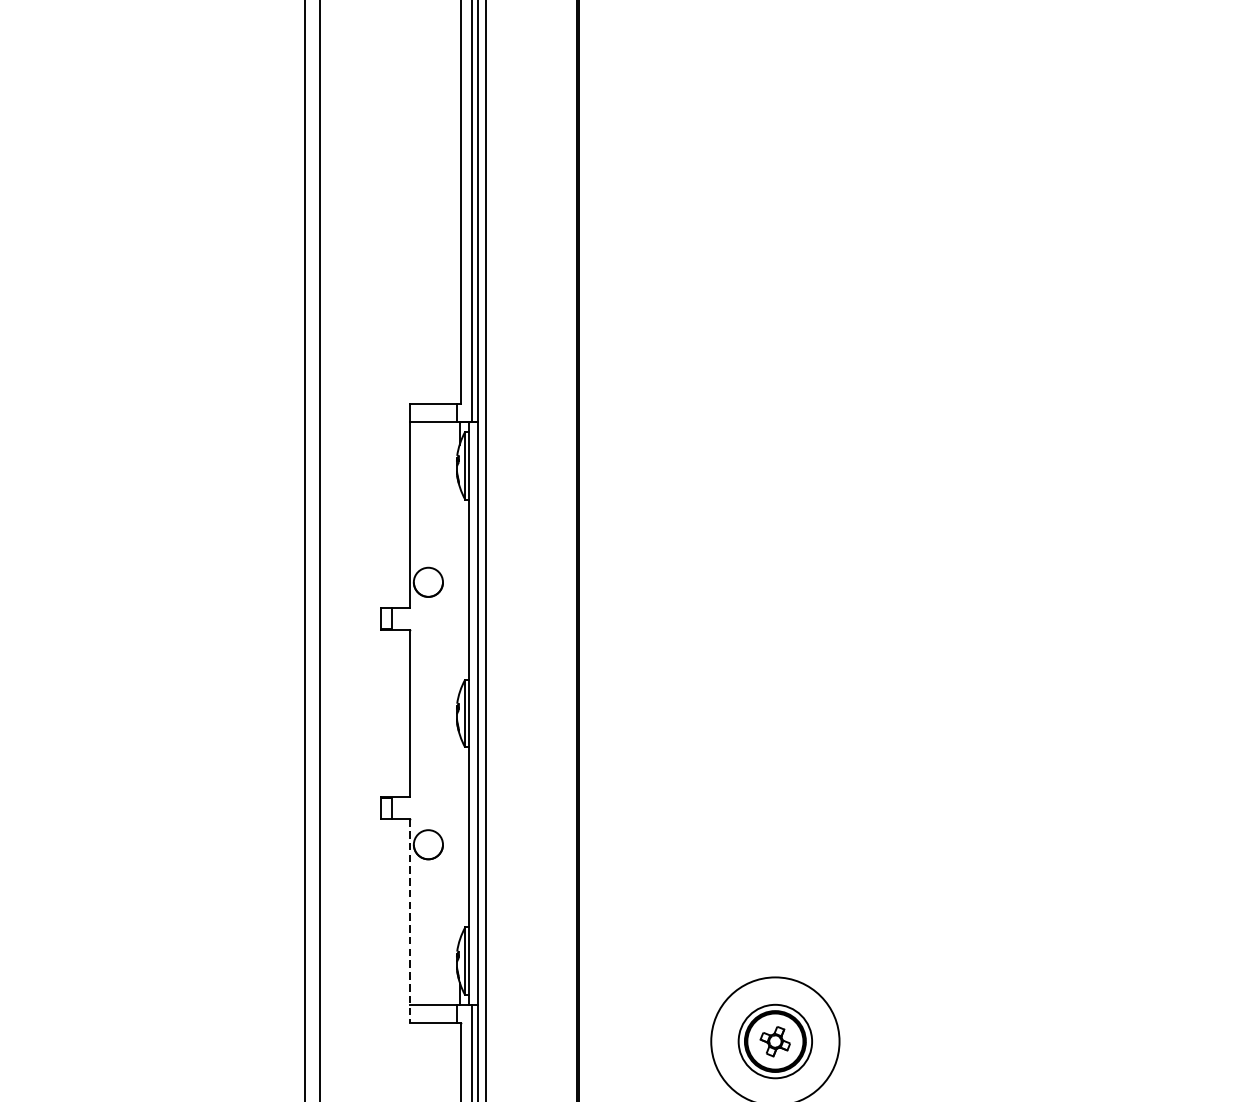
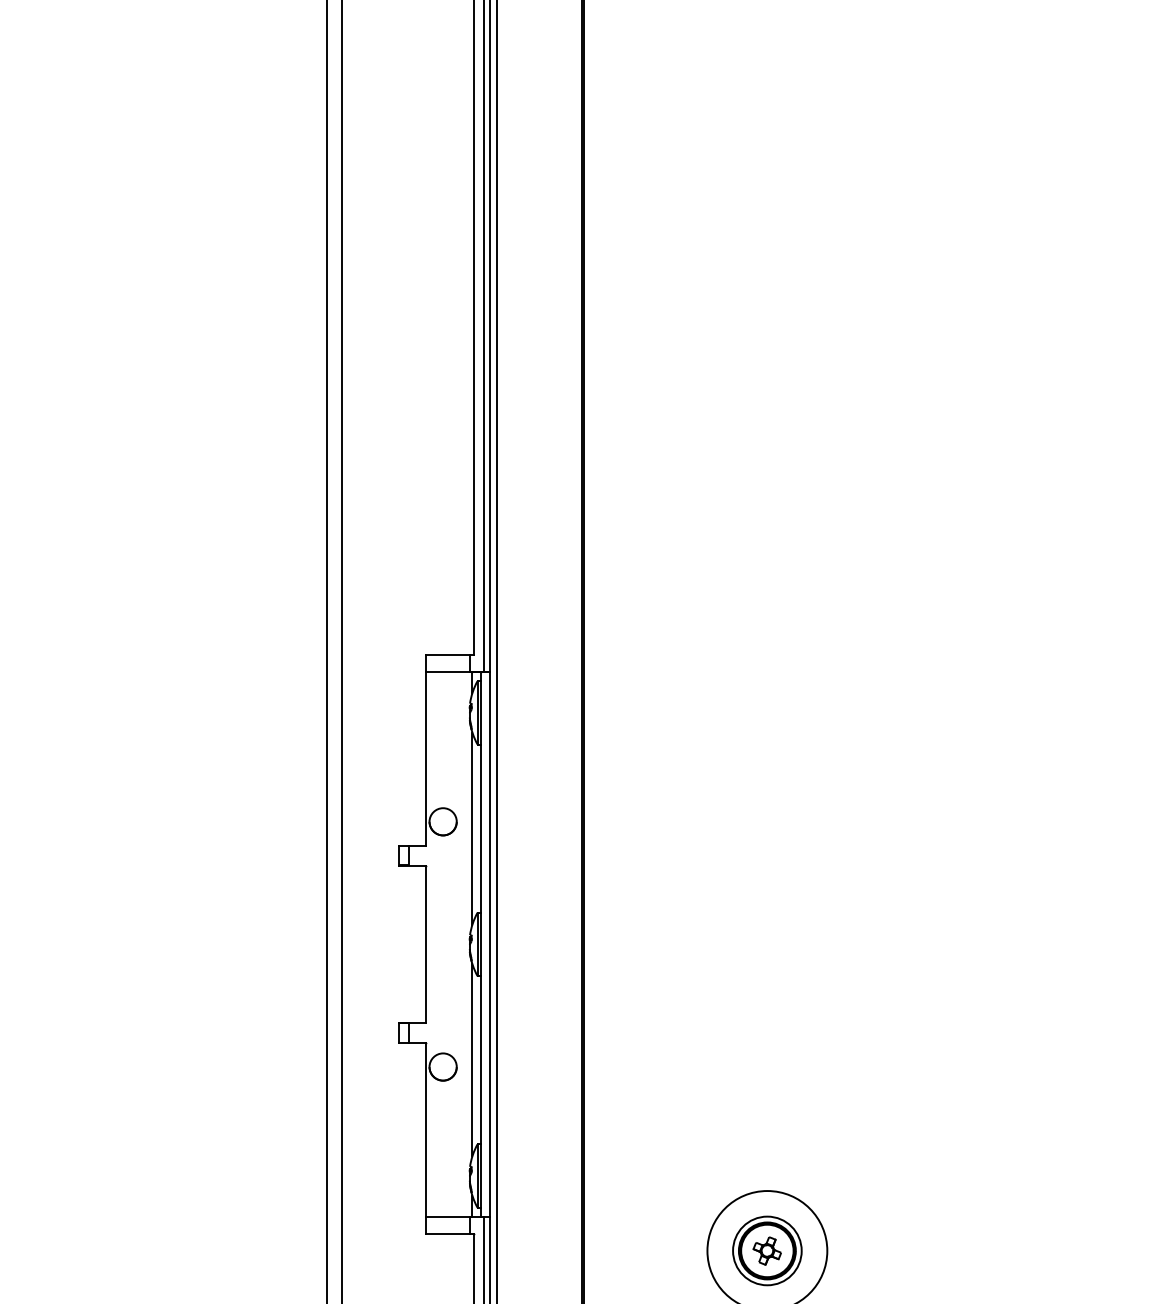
line: (459, 589) -> (472, 828), added
line: (459, 837) -> (472, 1060), added
line: (410, 922) -> (426, 1139), dashed -> solid

